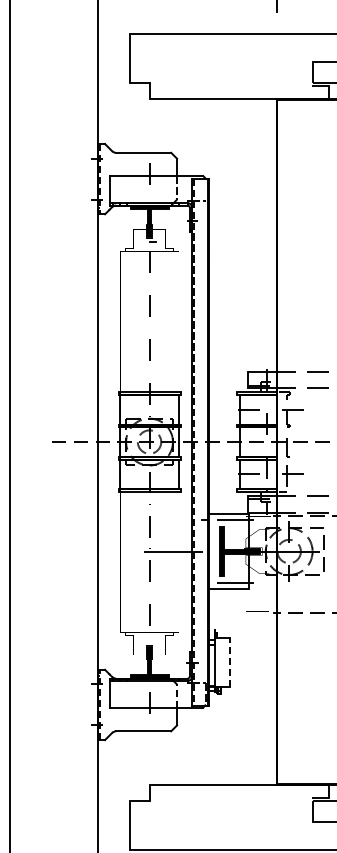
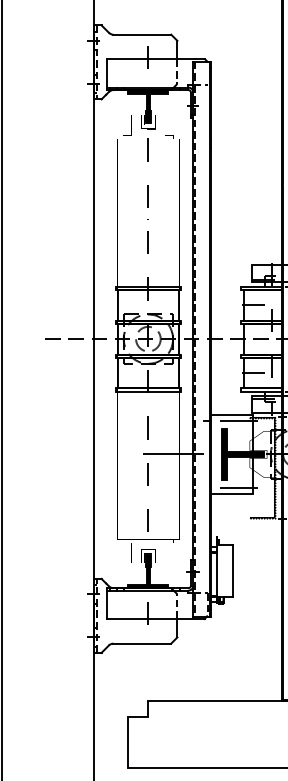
hatch: (257, 564) -> (262, 468), added
line: (229, 662) -> (232, 571), dashed -> solid

